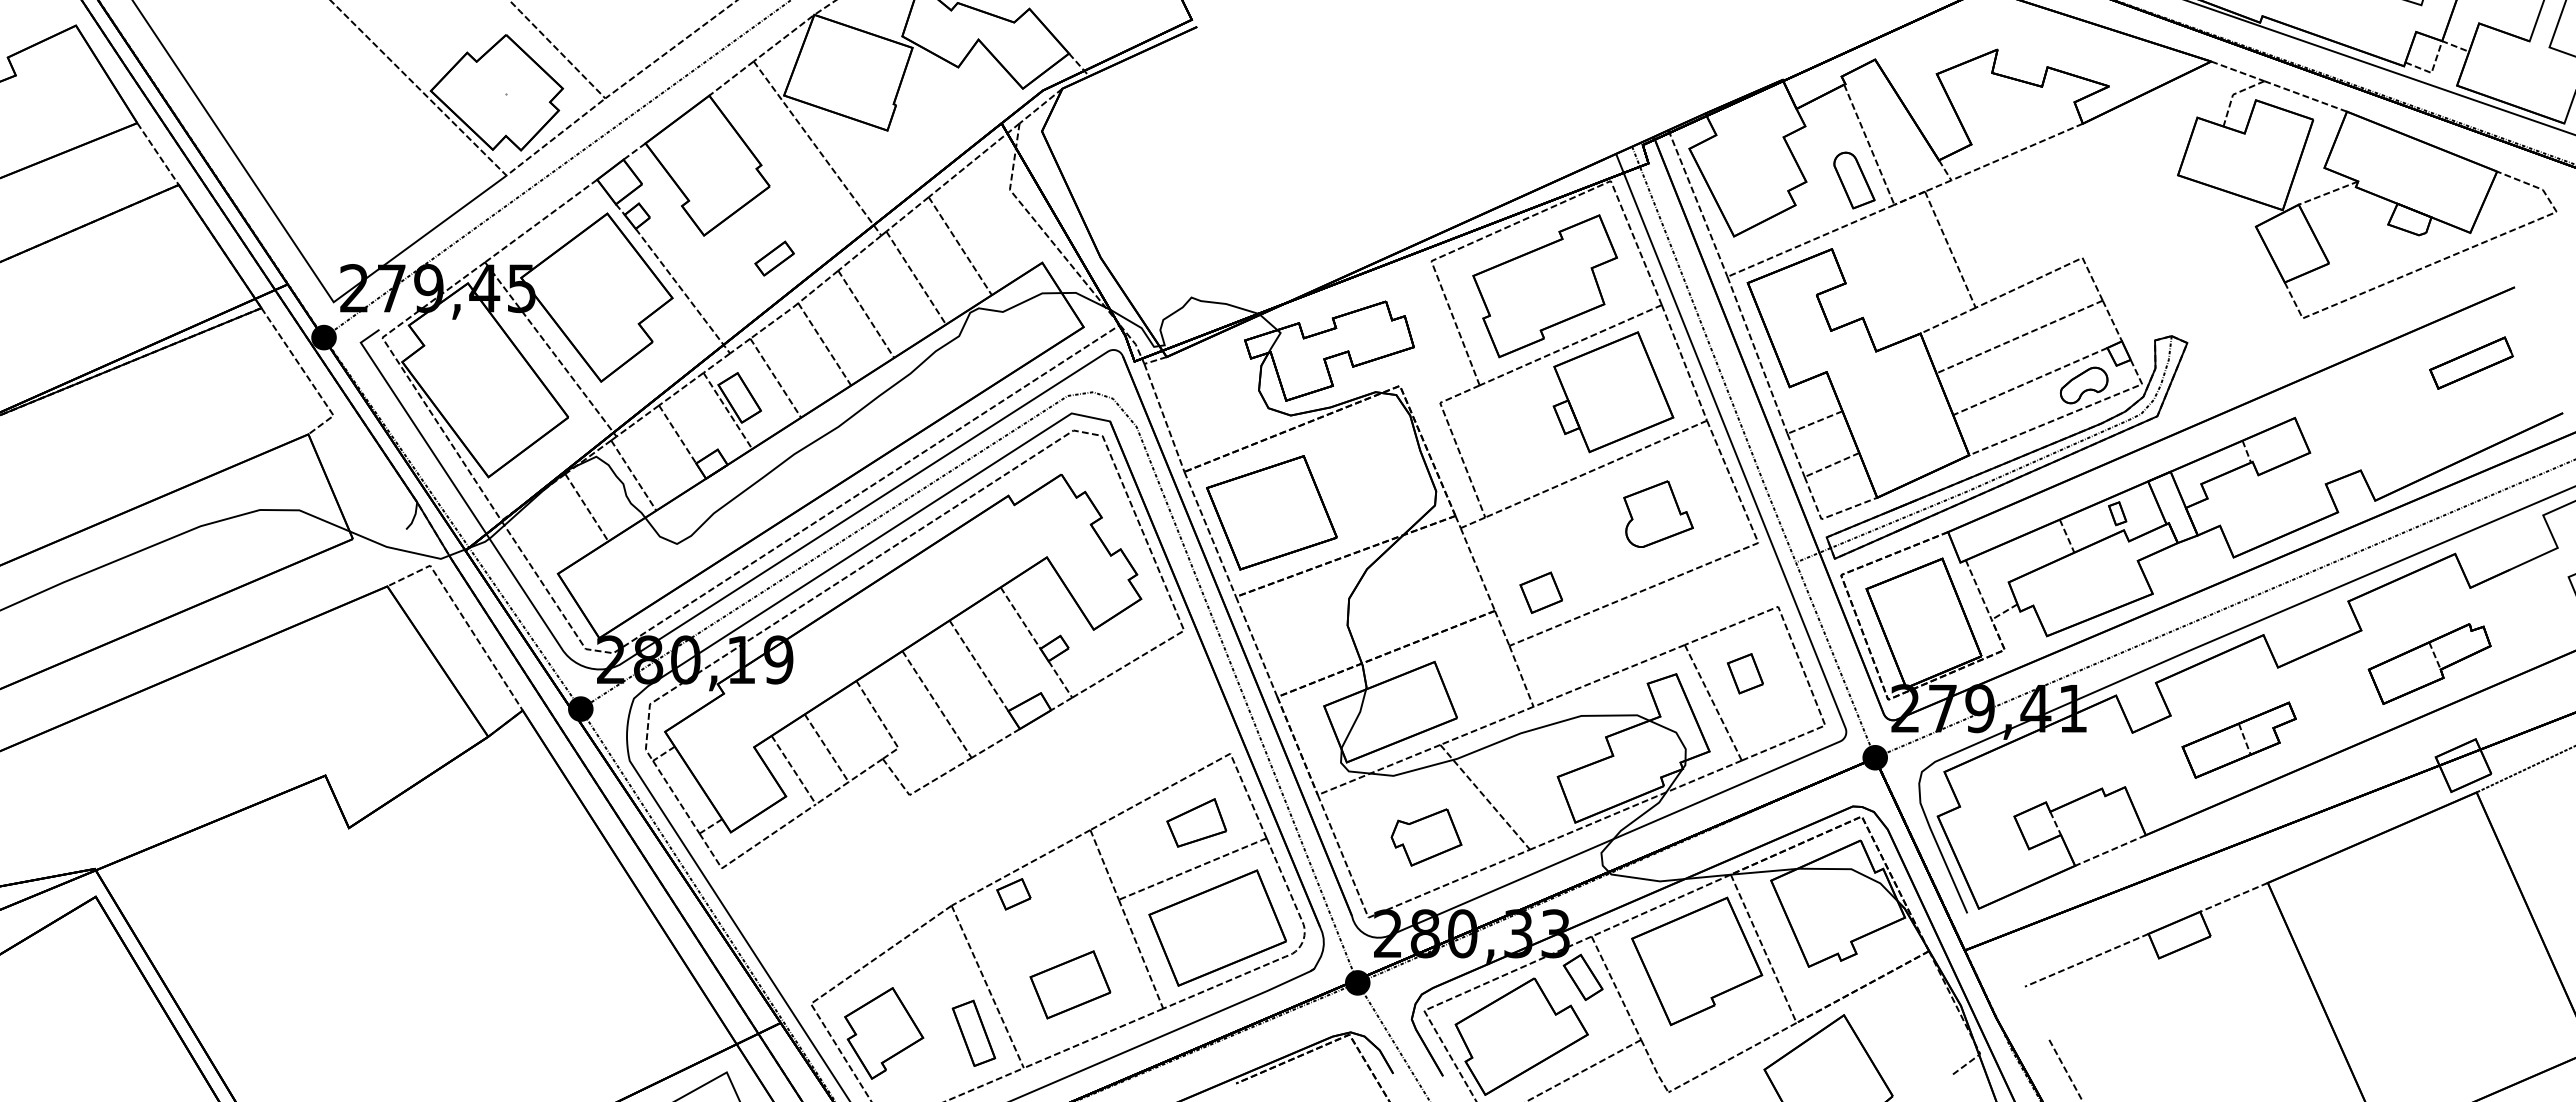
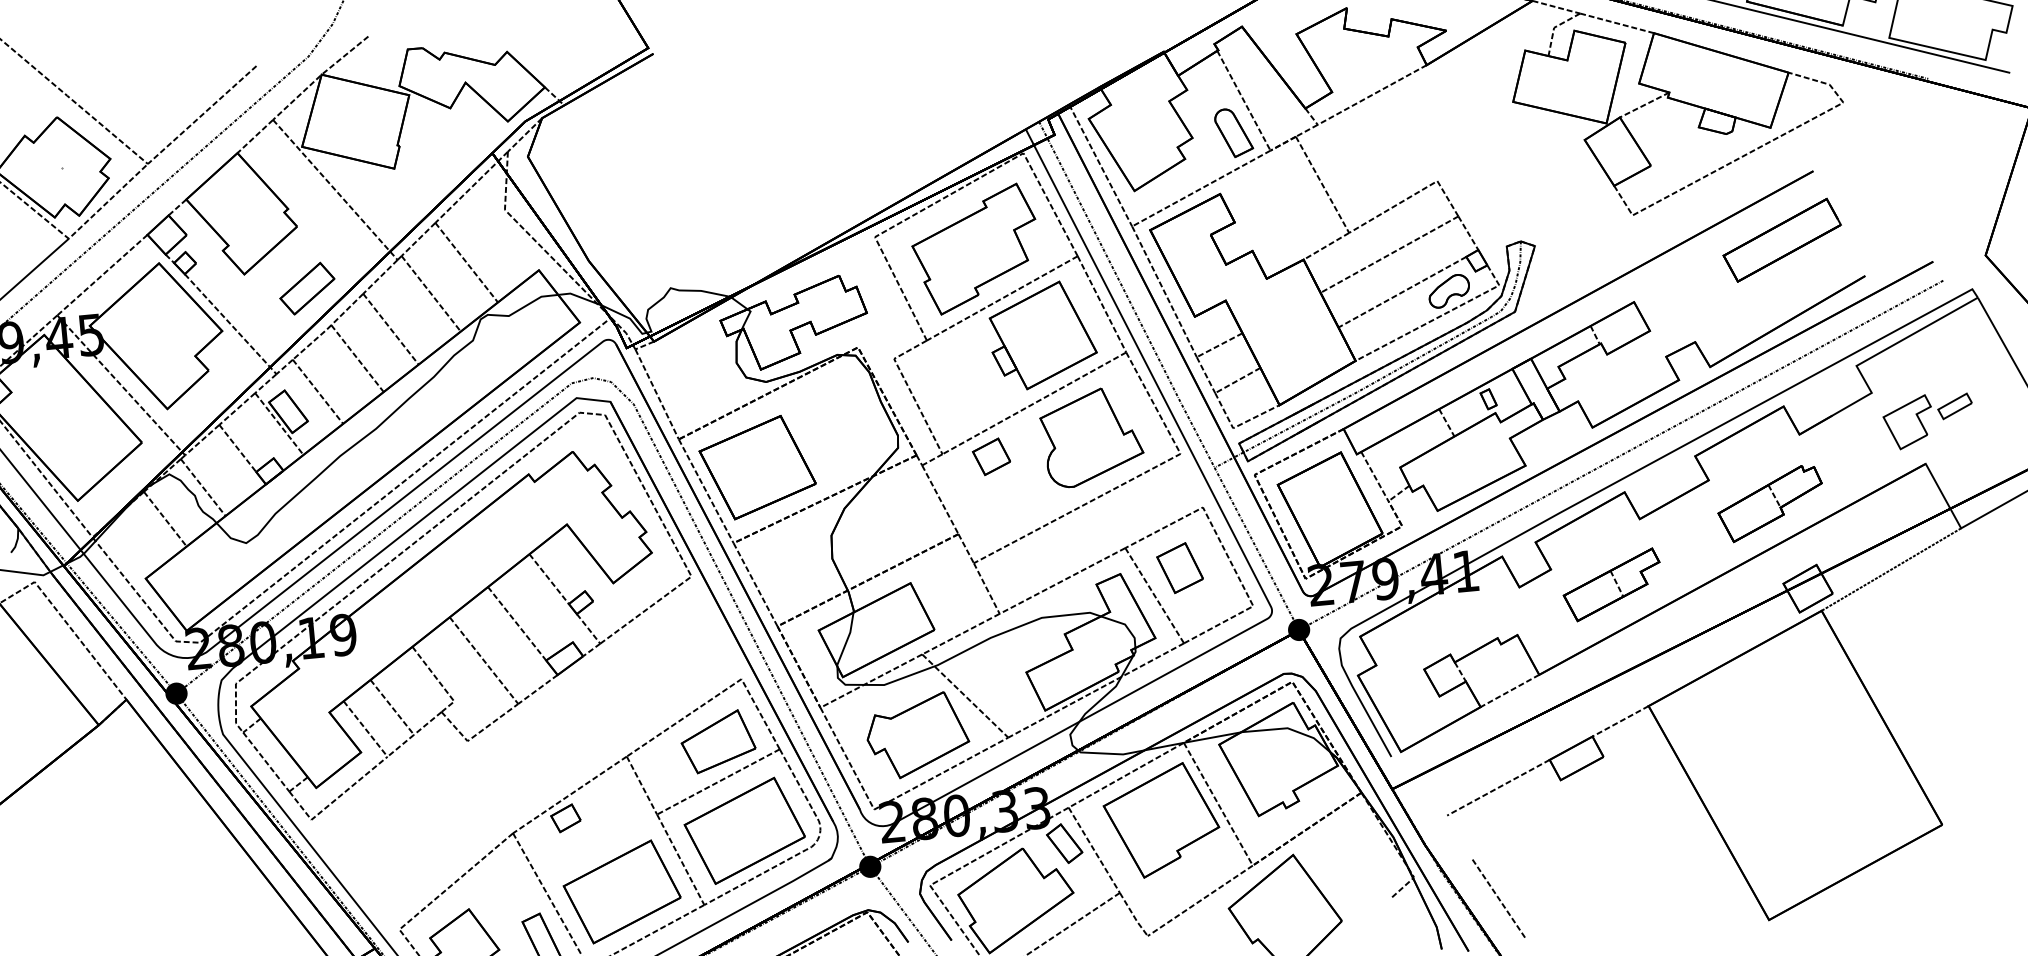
part: (774, 258) -> (307, 288), size x1.67
part: (2471, 362) -> (1782, 239), size x1.67
part: (1658, 513) -> (1091, 436), size x1.67
part: (1540, 592) -> (990, 456), moved
part: (1745, 673) -> (1180, 567), size x1.43
part: (1196, 822) -> (717, 741), size x1.43
part: (1426, 837) -> (917, 735), size x1.67
part: (1070, 984) -> (622, 891), size x1.67

